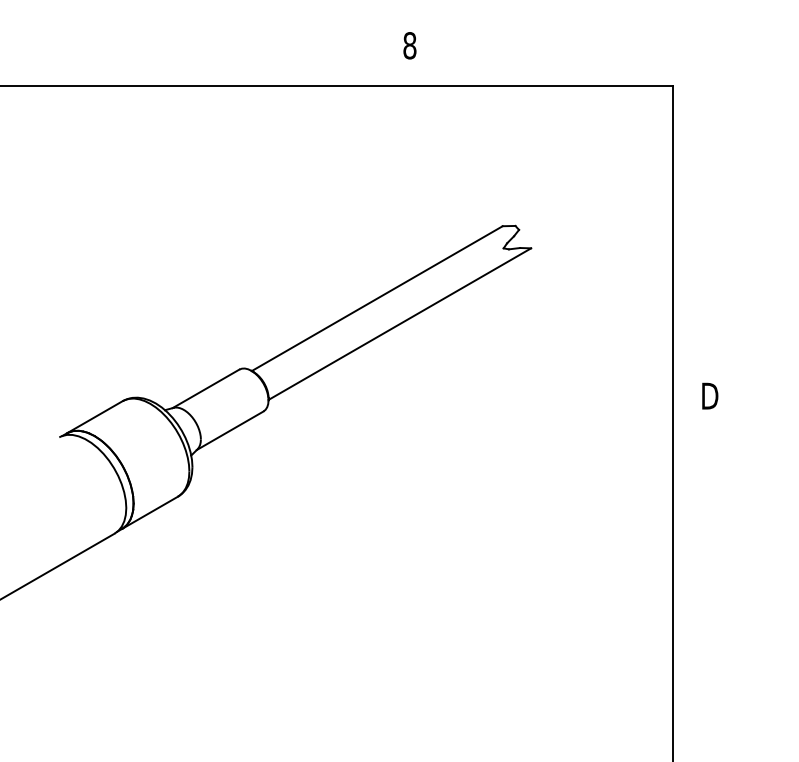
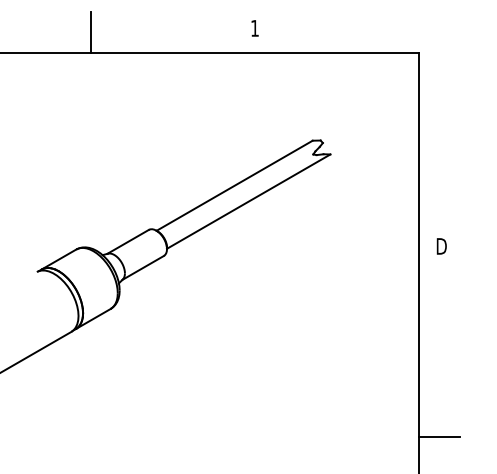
text: (410, 44) -> (255, 27), 8 -> 1
line: (147, 52) -> (91, 32), added
line: (706, 703) -> (439, 437), added

